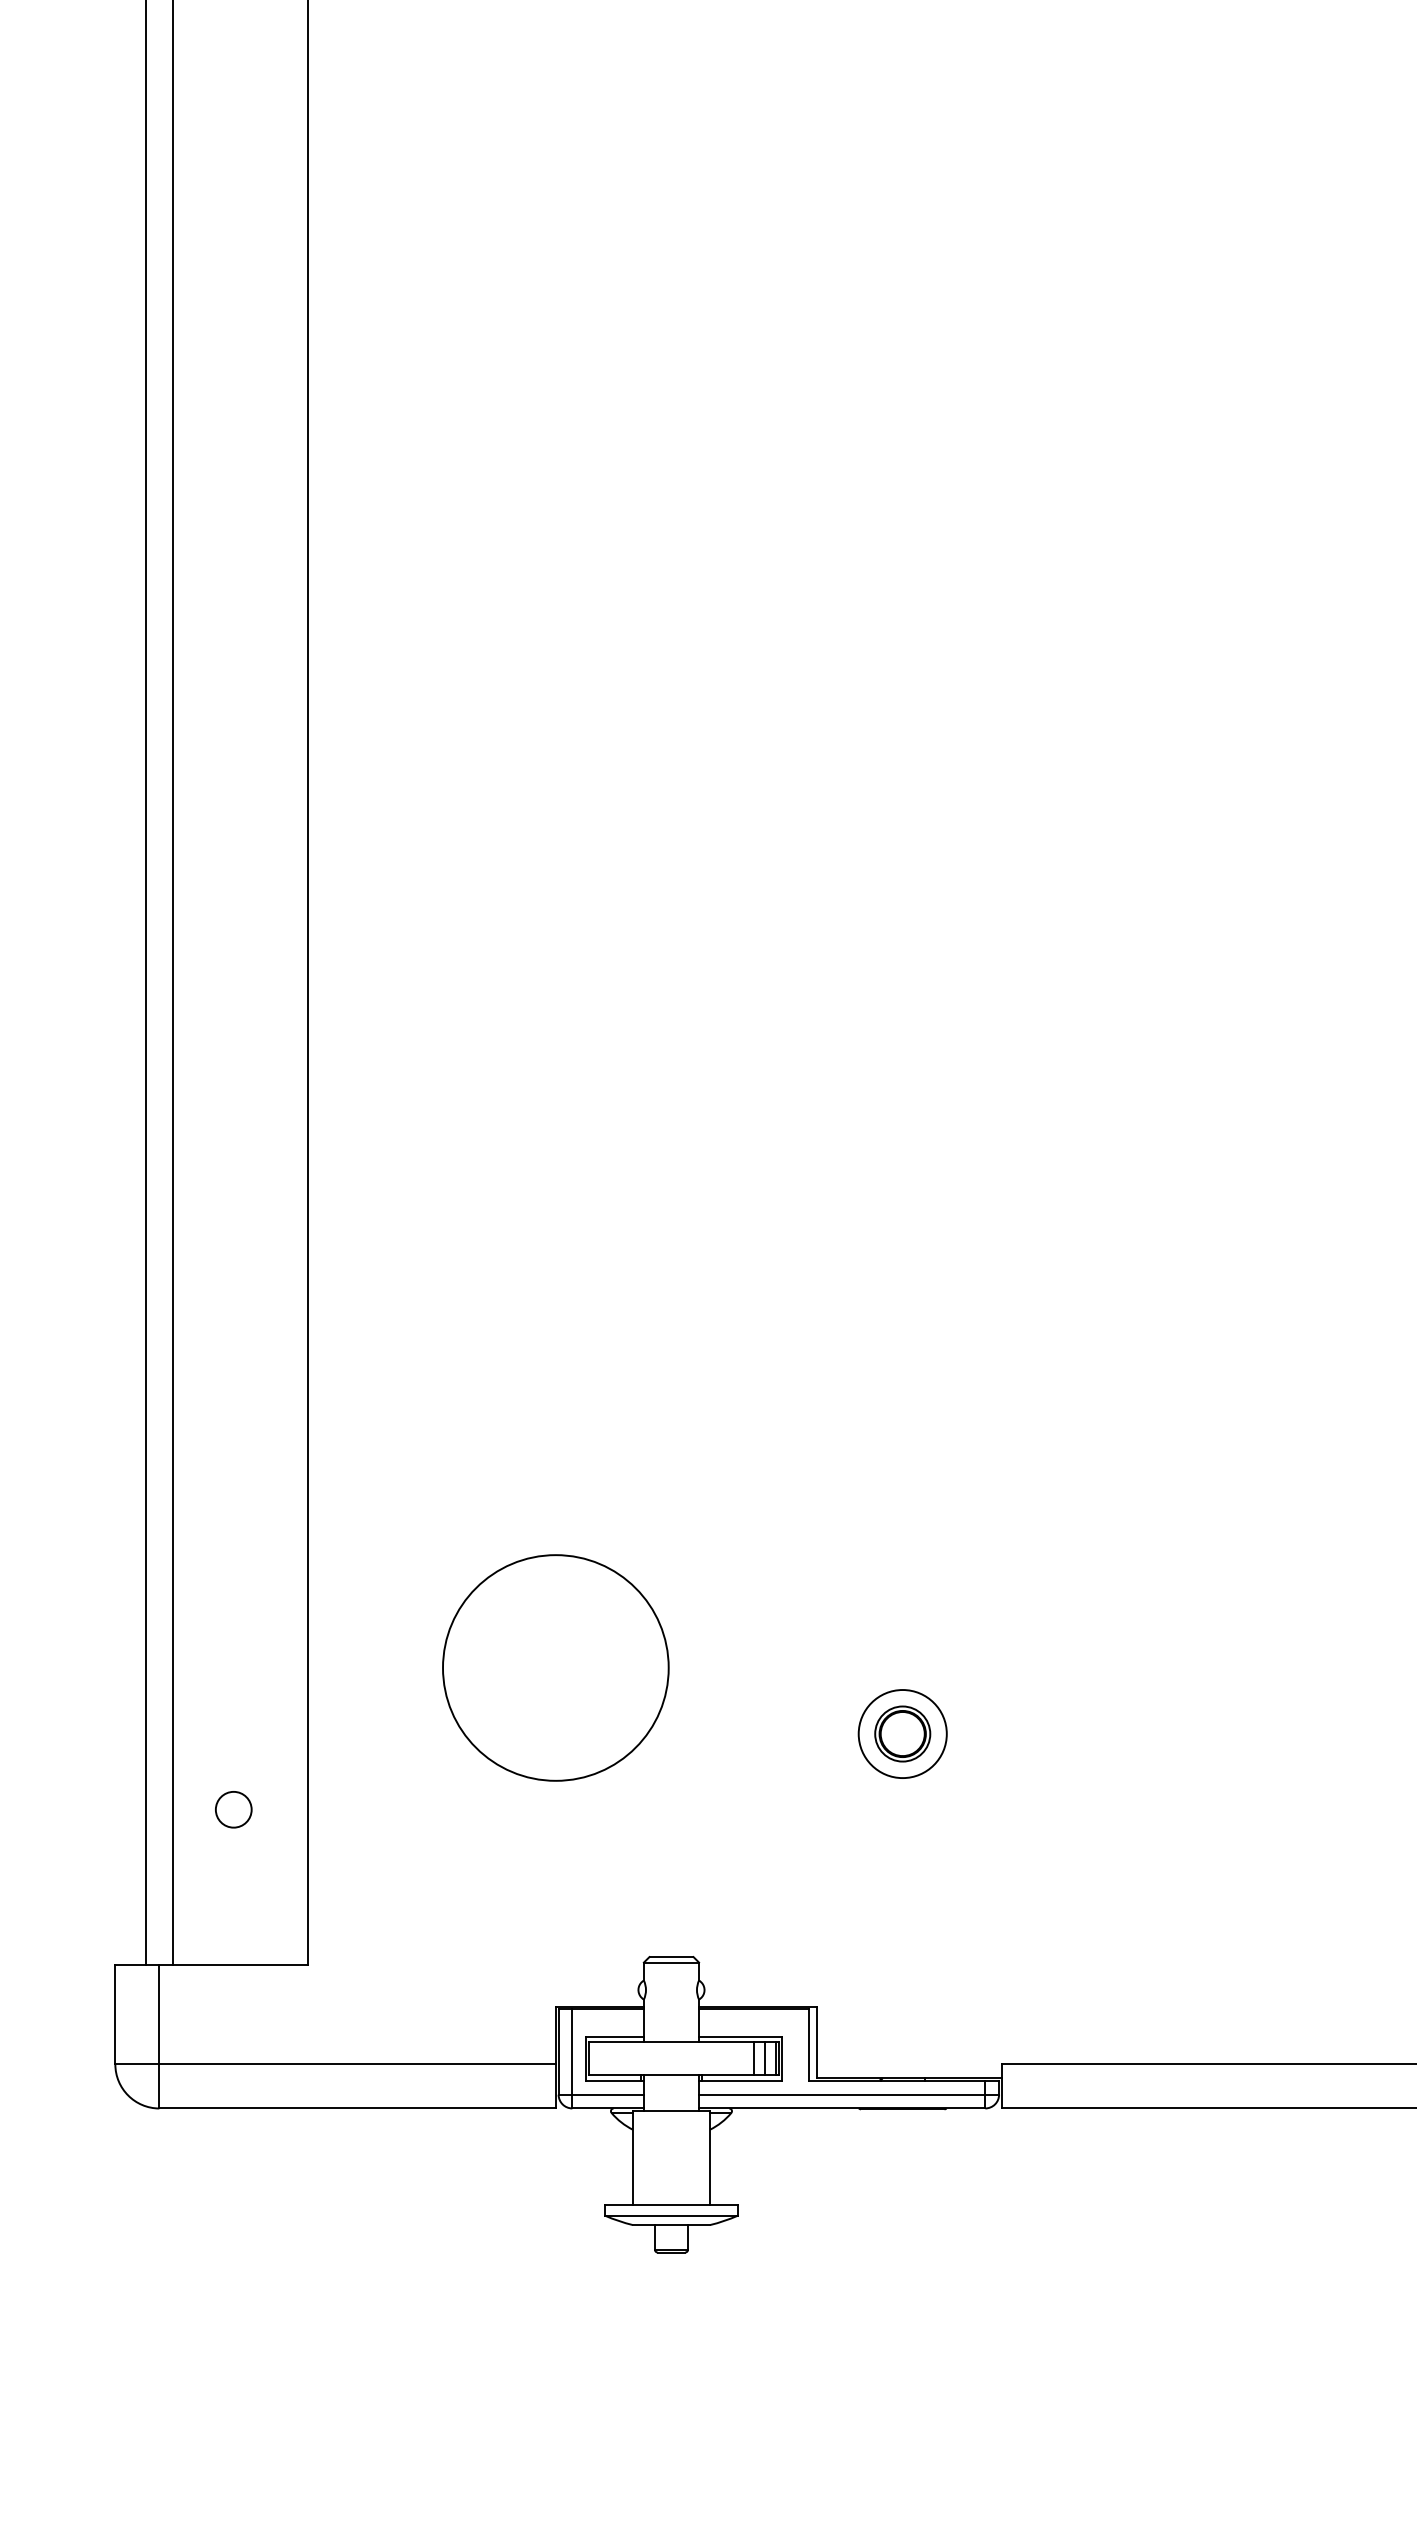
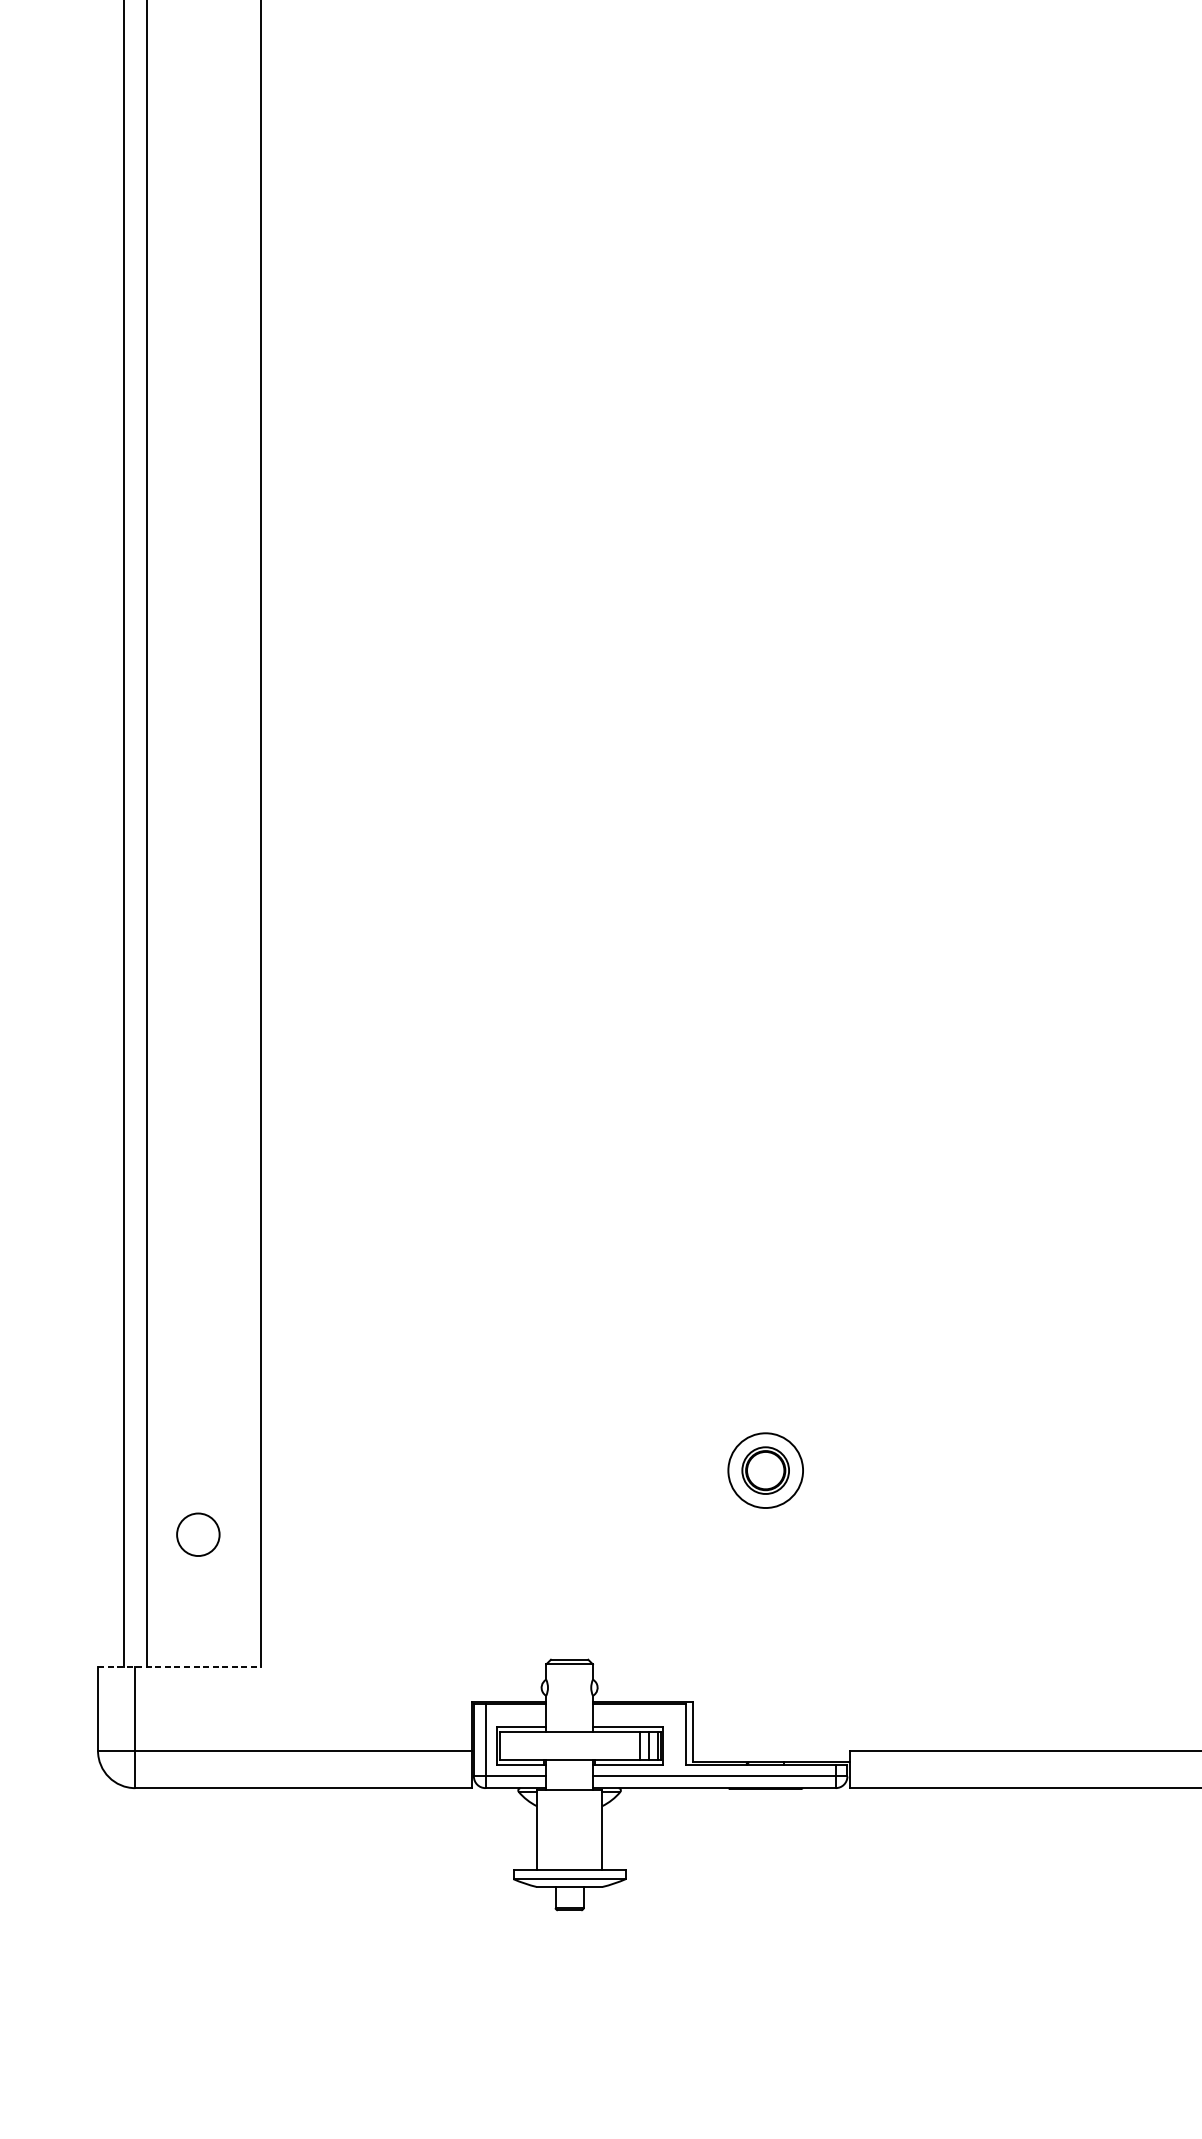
part: (555, 1667) -> (471, 1414), removed
part: (233, 1809) -> (198, 1534), size x1.4
line: (212, 1965) -> (180, 1666), solid -> dashed

